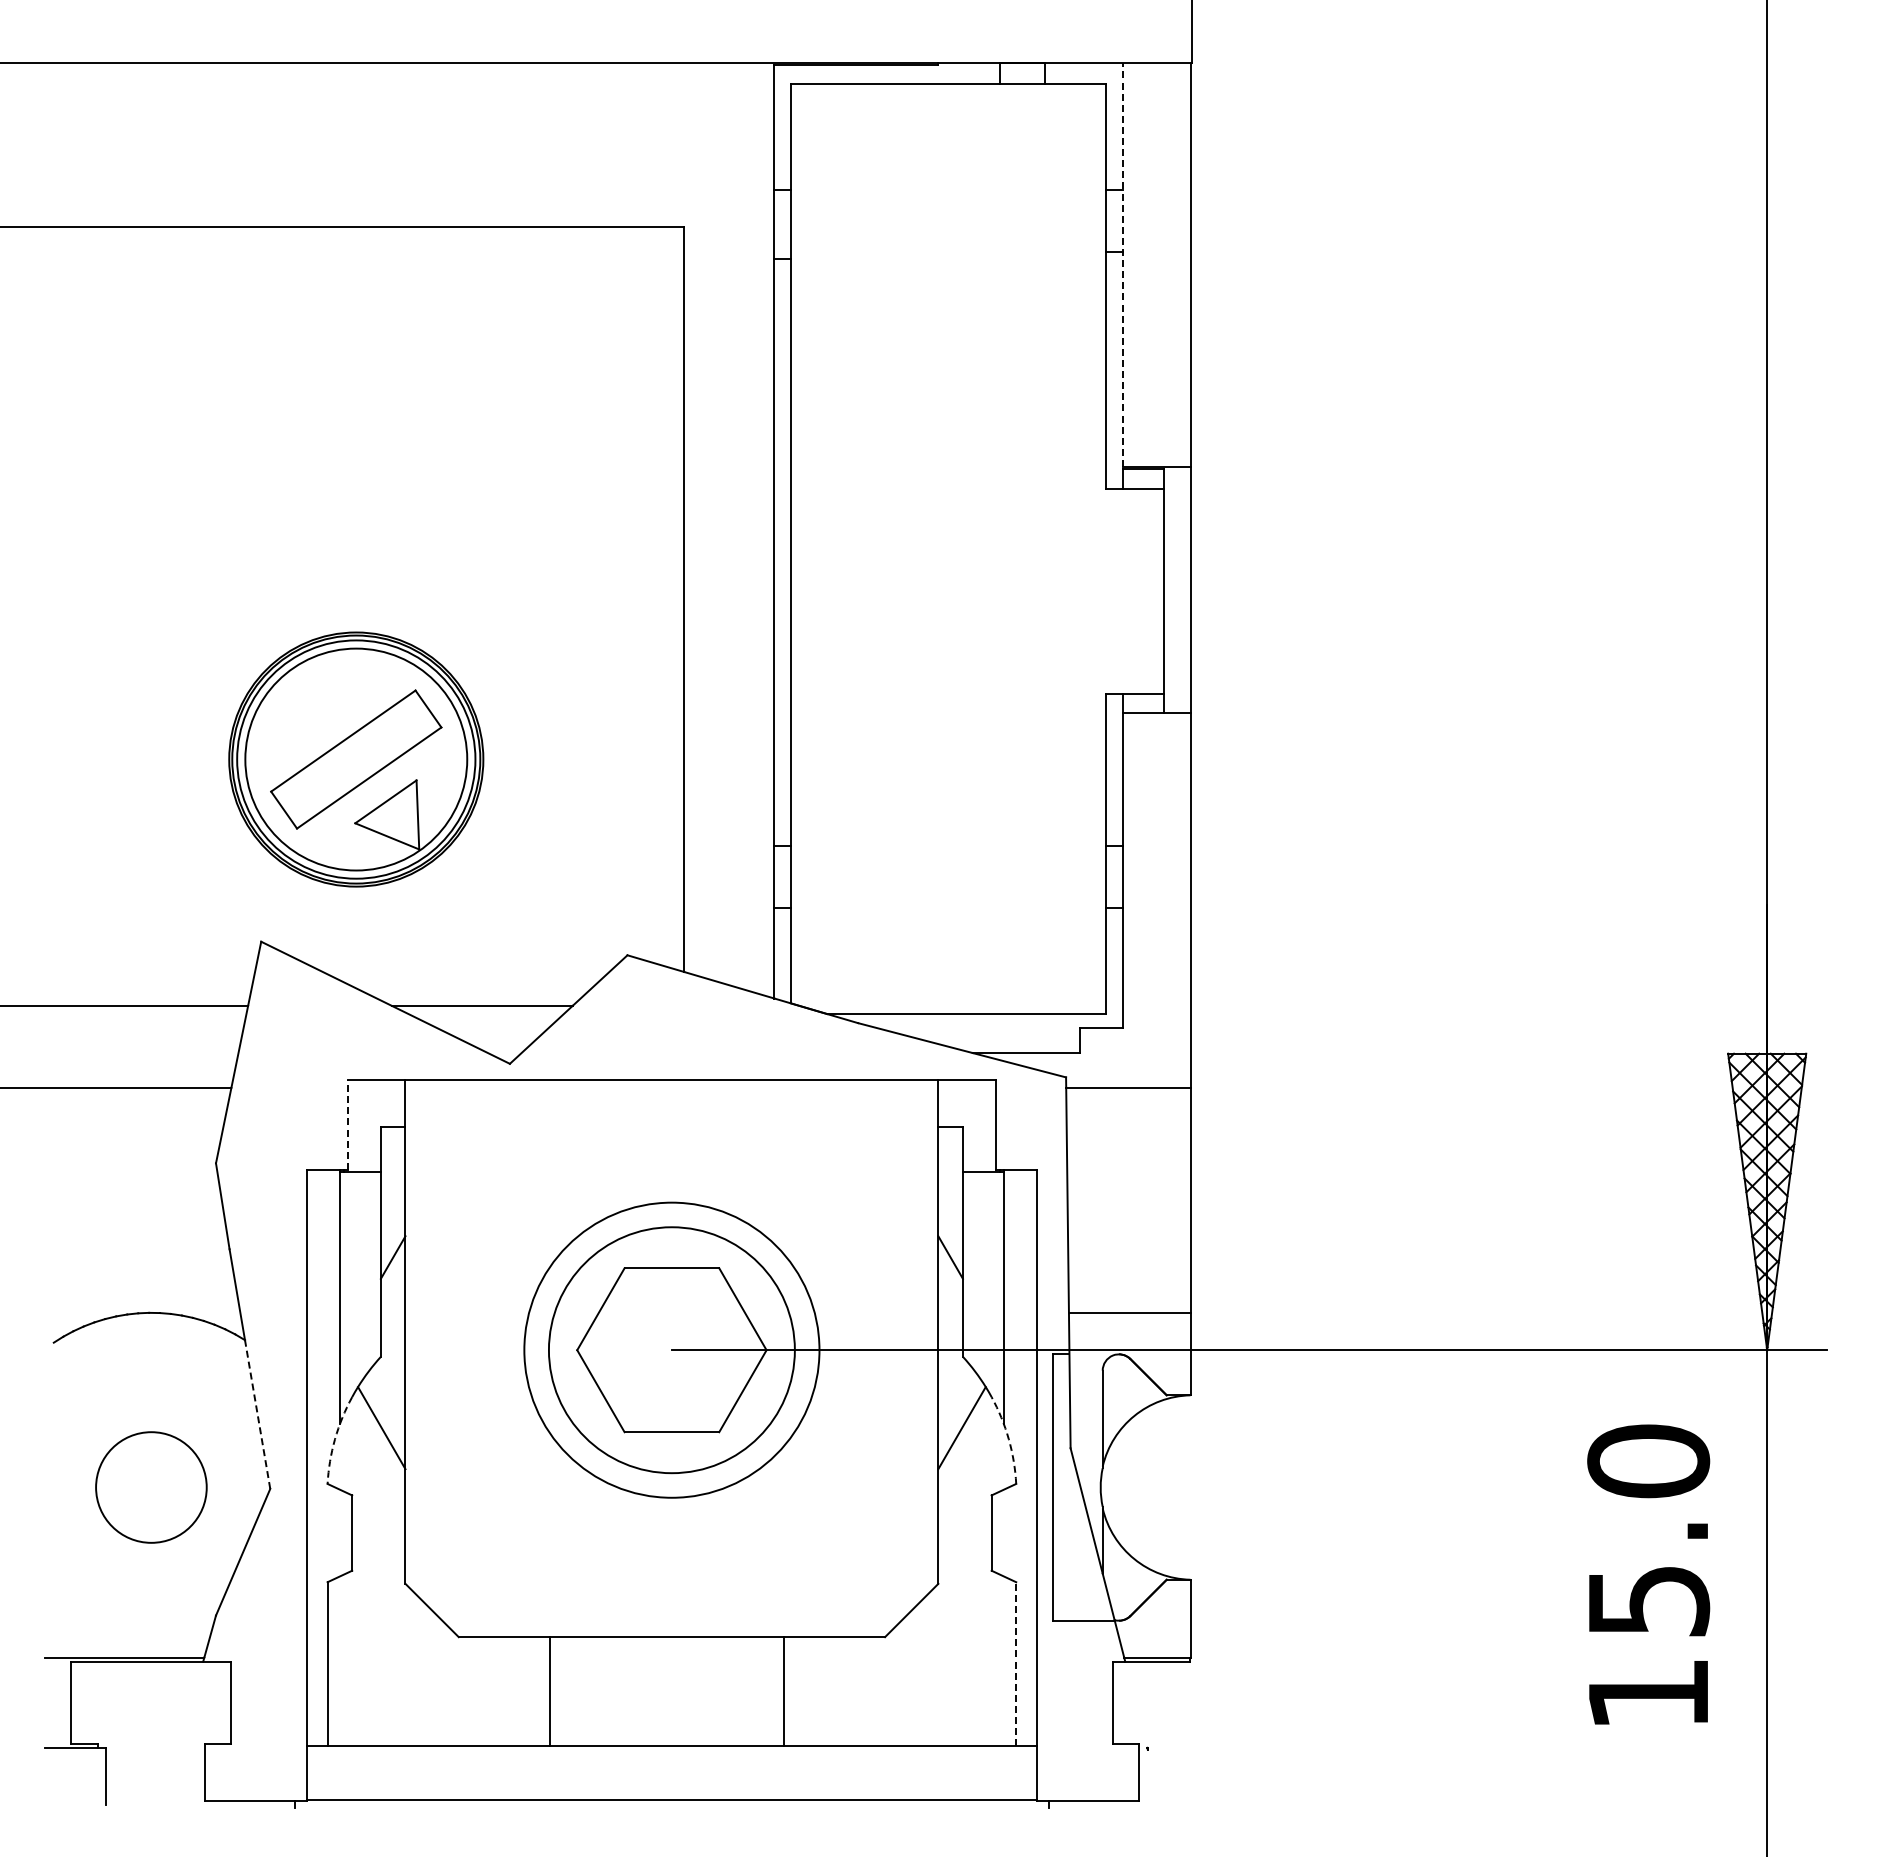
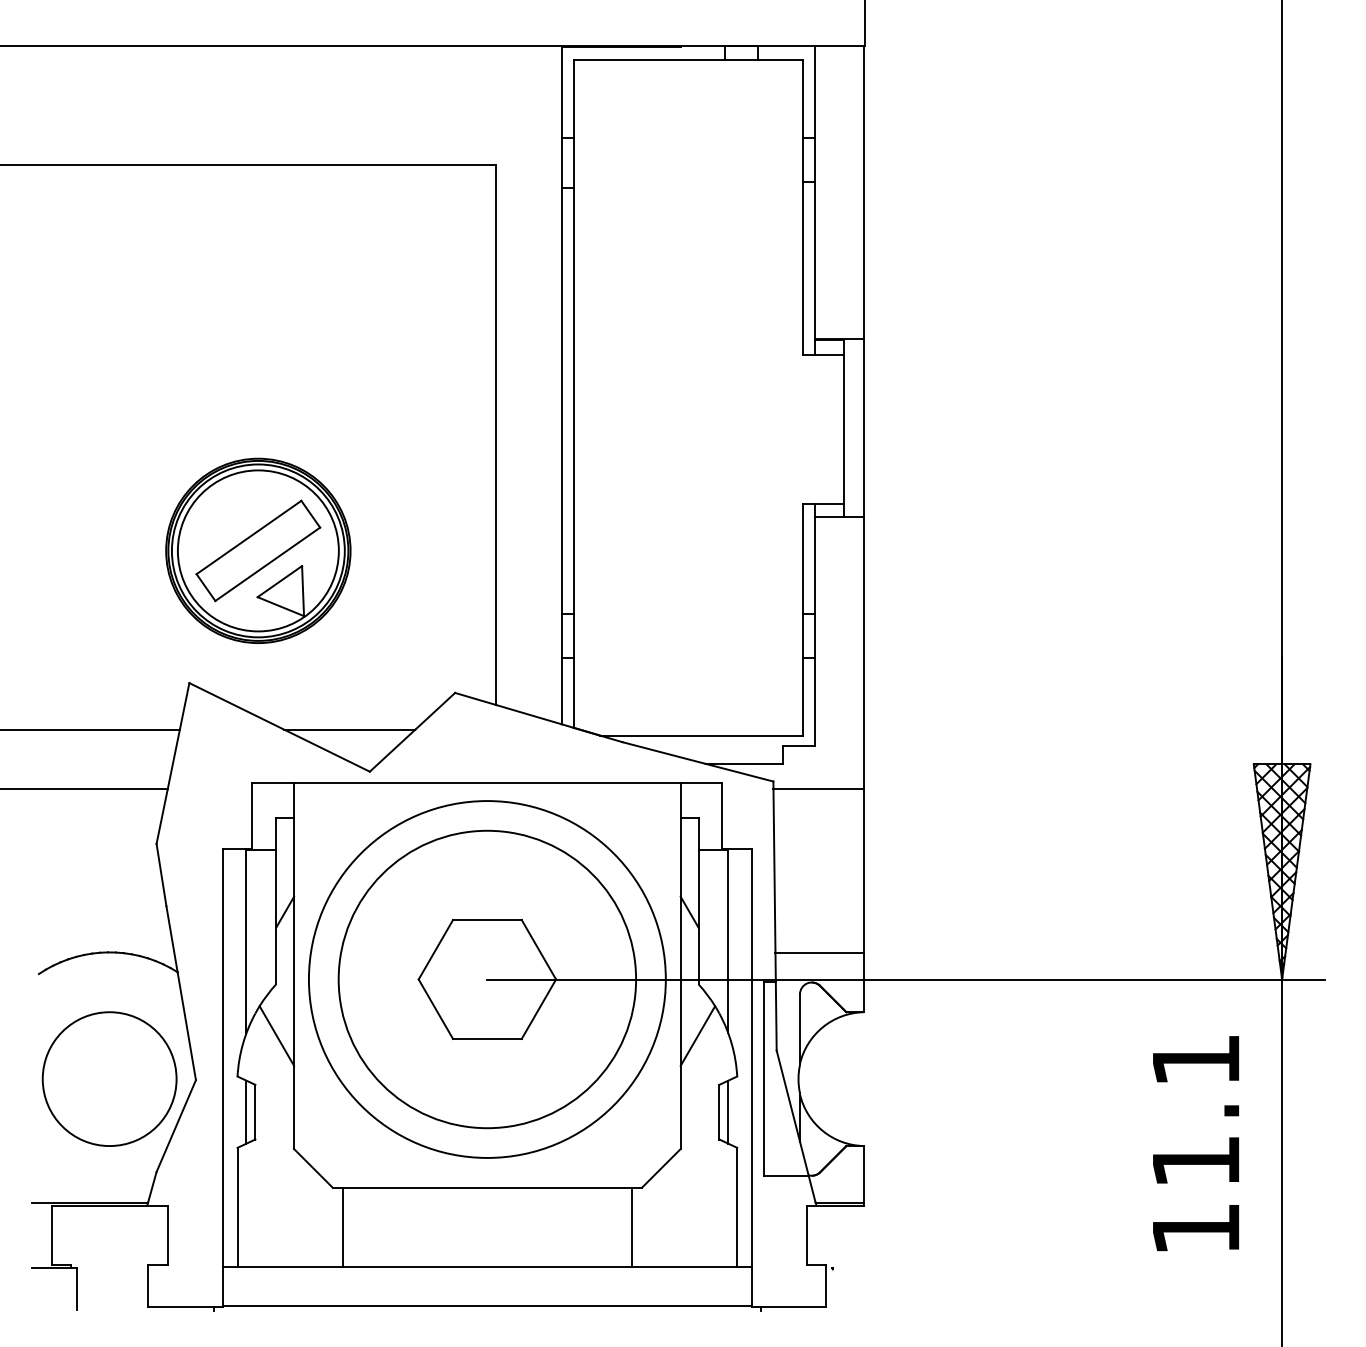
line: (1122, 265) -> (814, 192), dashed -> solid
line: (348, 1124) -> (252, 815), dashed -> solid
circle: (671, 1350) -> (487, 979), size x1.67
circle: (671, 1350) -> (487, 979), size x1.67
line: (257, 1414) -> (186, 1026), dashed -> solid
arc: (335, 1439) -> (243, 1044), dashed -> solid
arc: (1008, 1439) -> (731, 1044), dashed -> solid
circle: (151, 1487) -> (109, 1079), size x1.67
text: (1648, 1530) -> (1195, 1110), 15.0 -> 11.1
line: (339, 1532) -> (246, 1111), added
line: (1003, 1532) -> (727, 1111), added
line: (1016, 1663) -> (737, 1206), dashed -> solid
line: (550, 1691) -> (343, 1227), moved
line: (783, 1691) -> (631, 1227), moved

